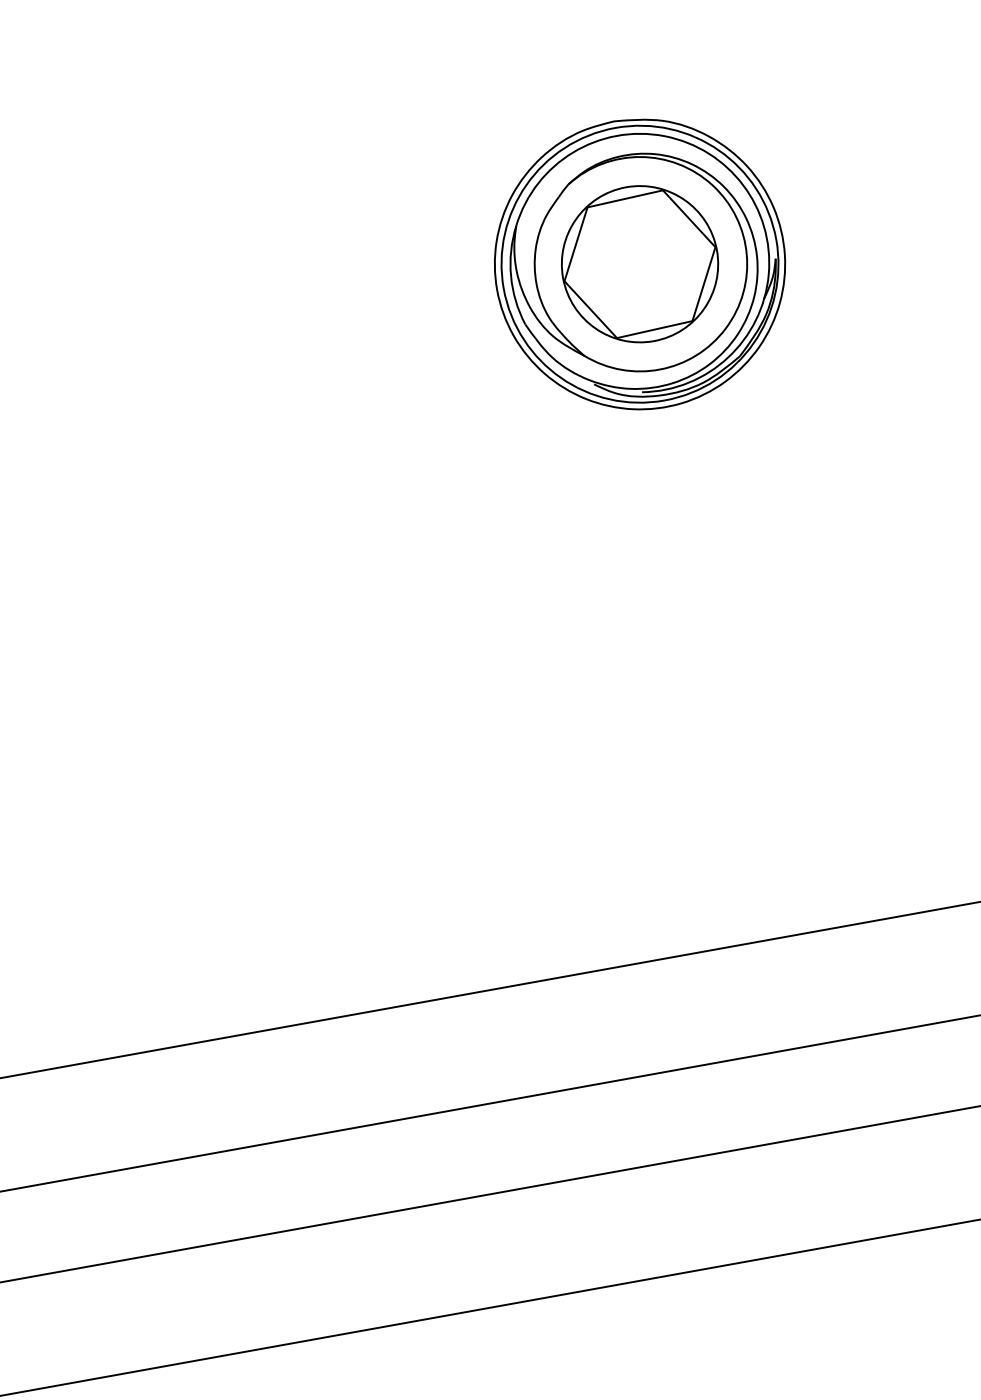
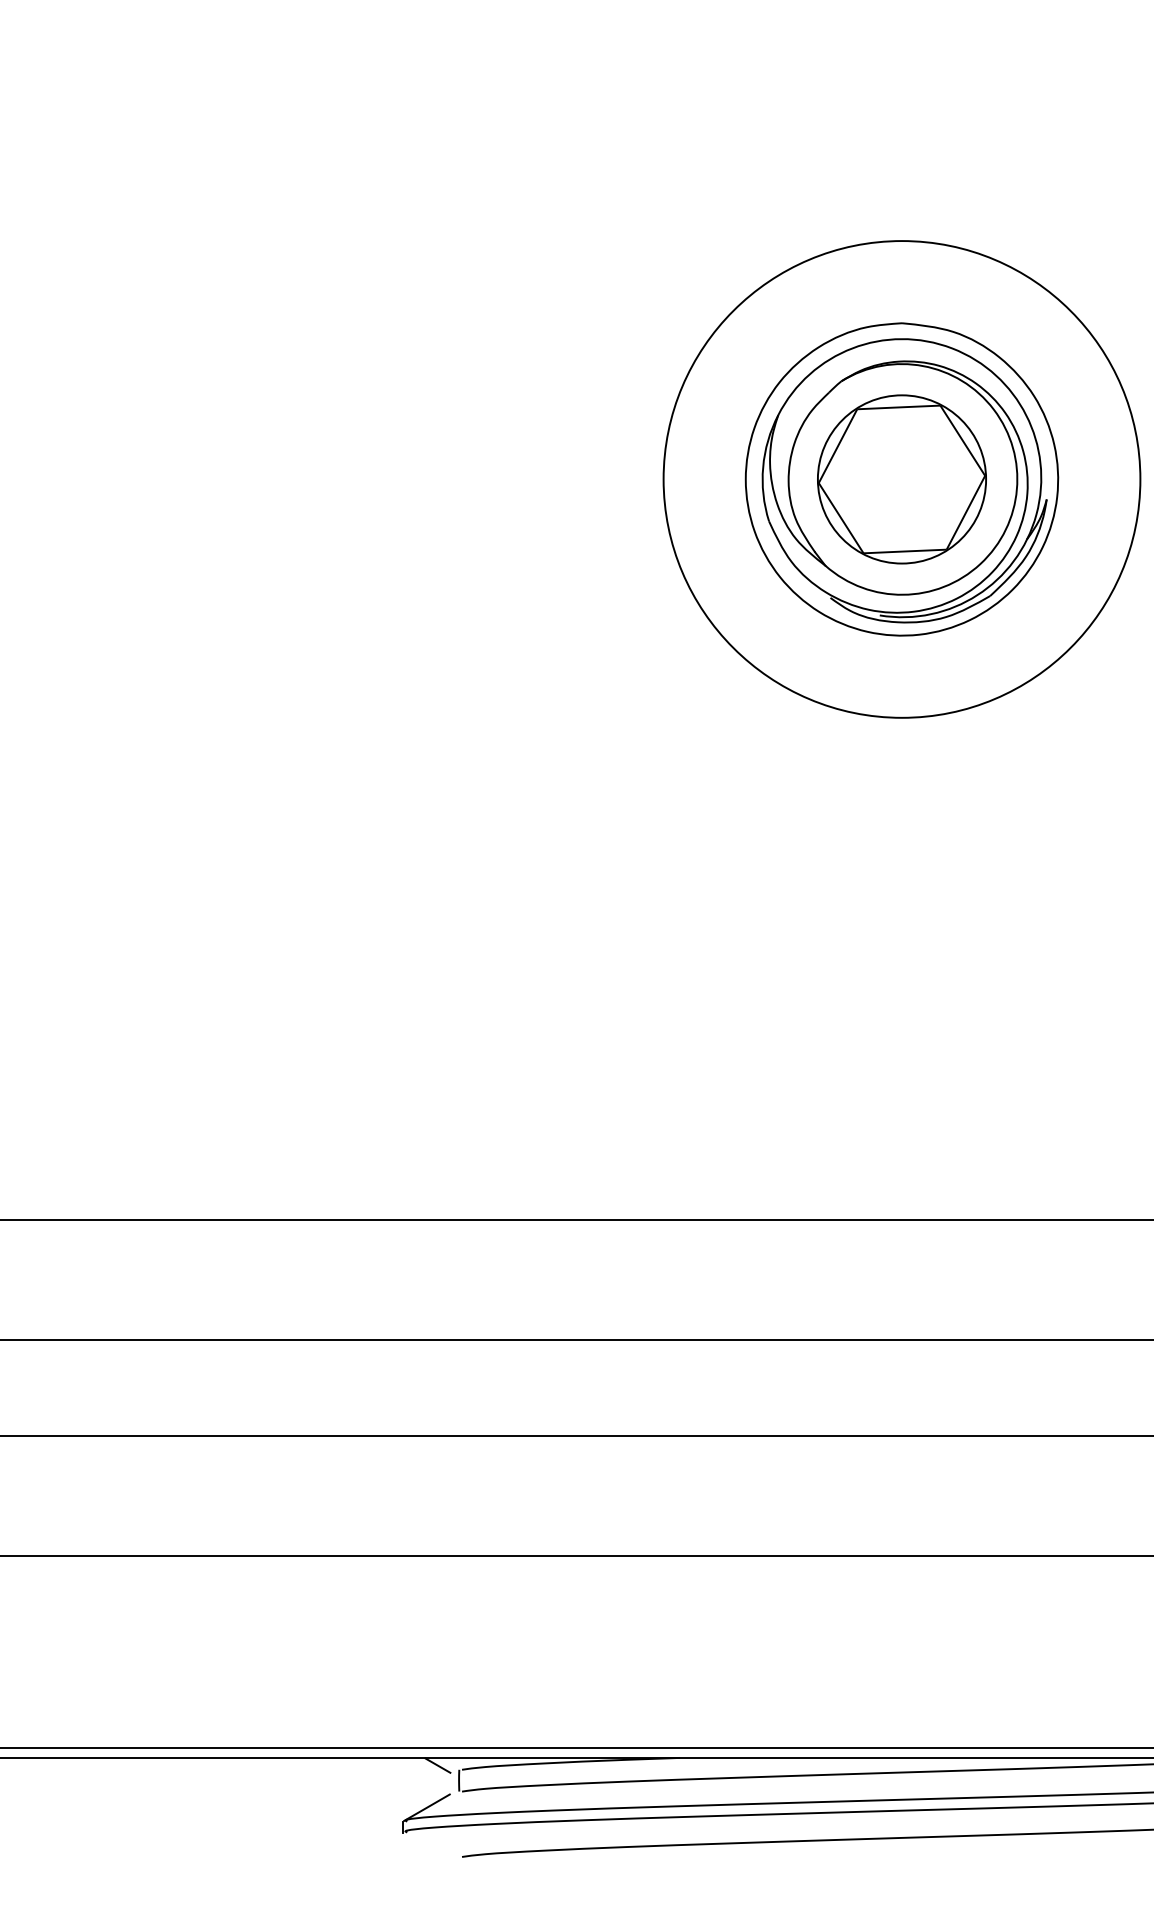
circle: (640, 264) -> (902, 479), size x1.6

